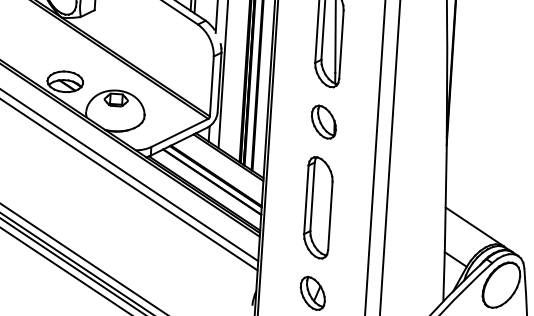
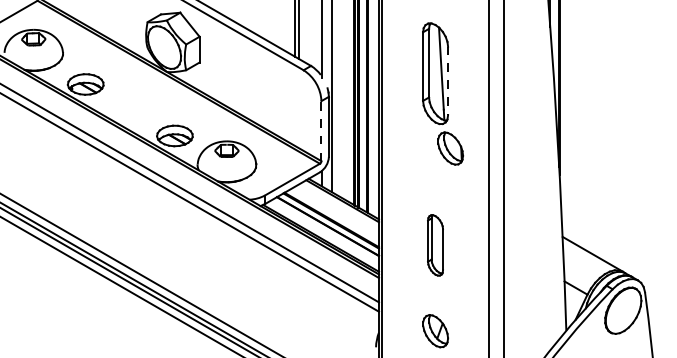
line: (341, 45) -> (448, 81), solid -> dashed
line: (211, 85) -> (321, 130), solid -> dashed
part: (323, 122) -> (450, 148), moved
part: (318, 207) -> (435, 245), size x0.6

